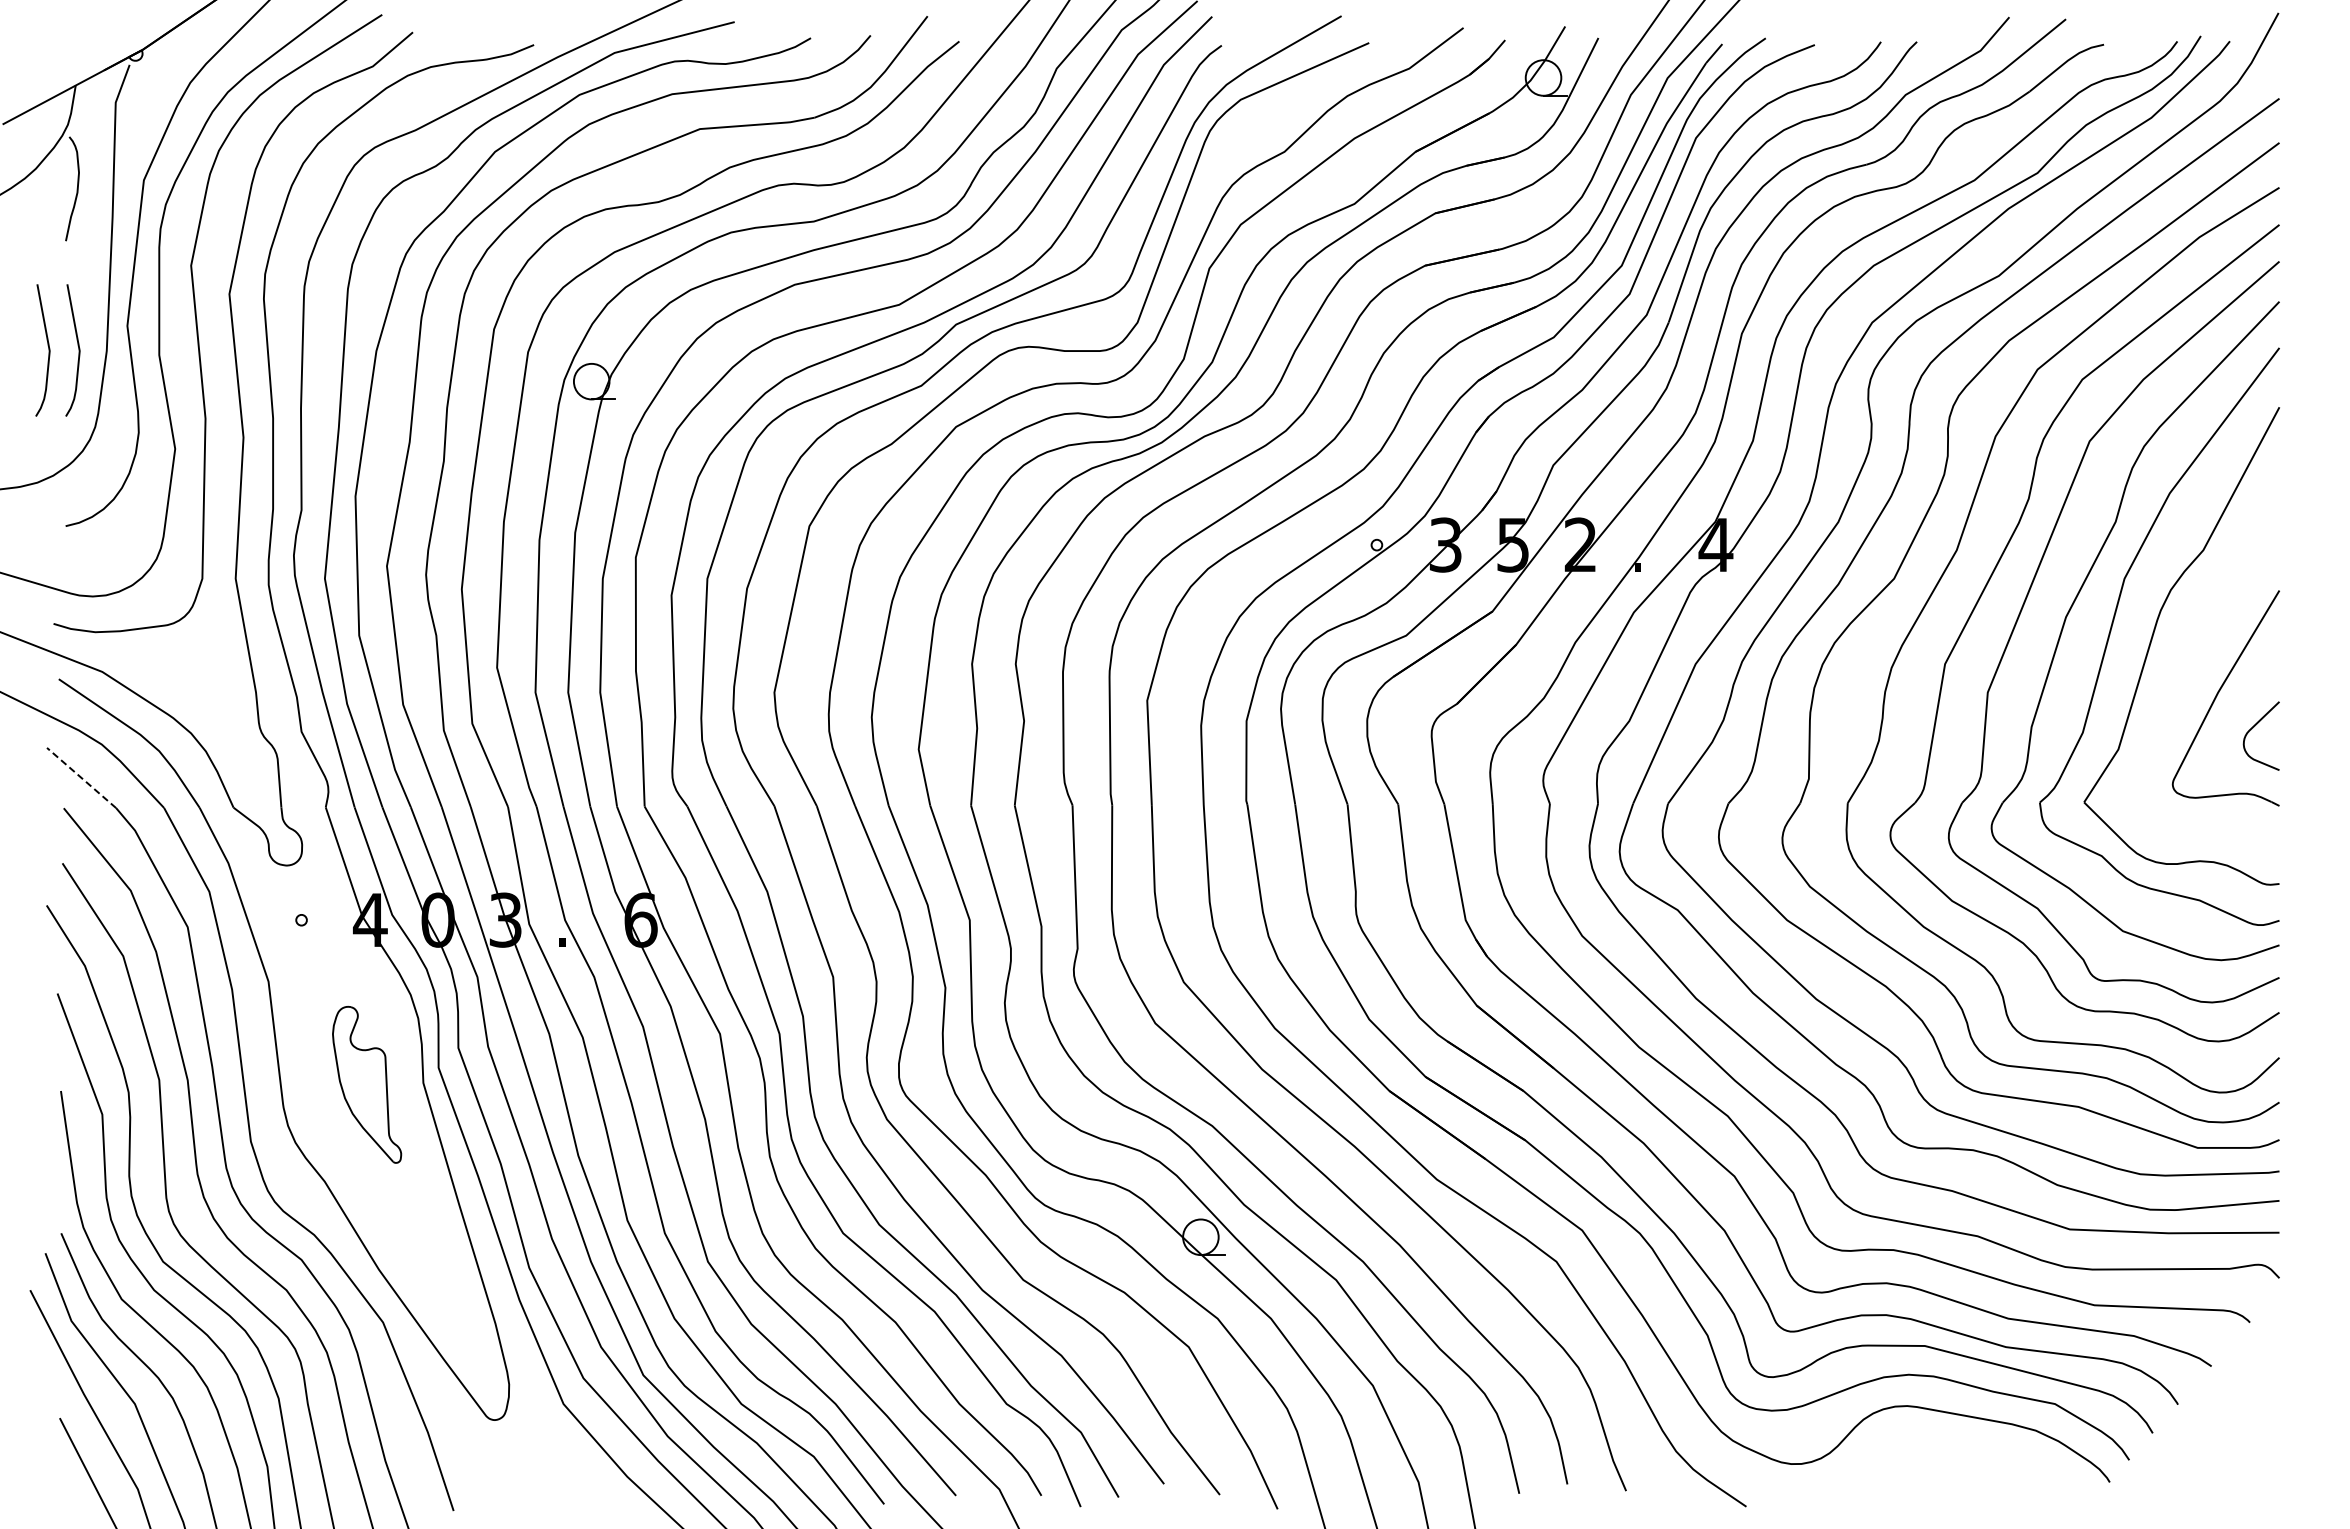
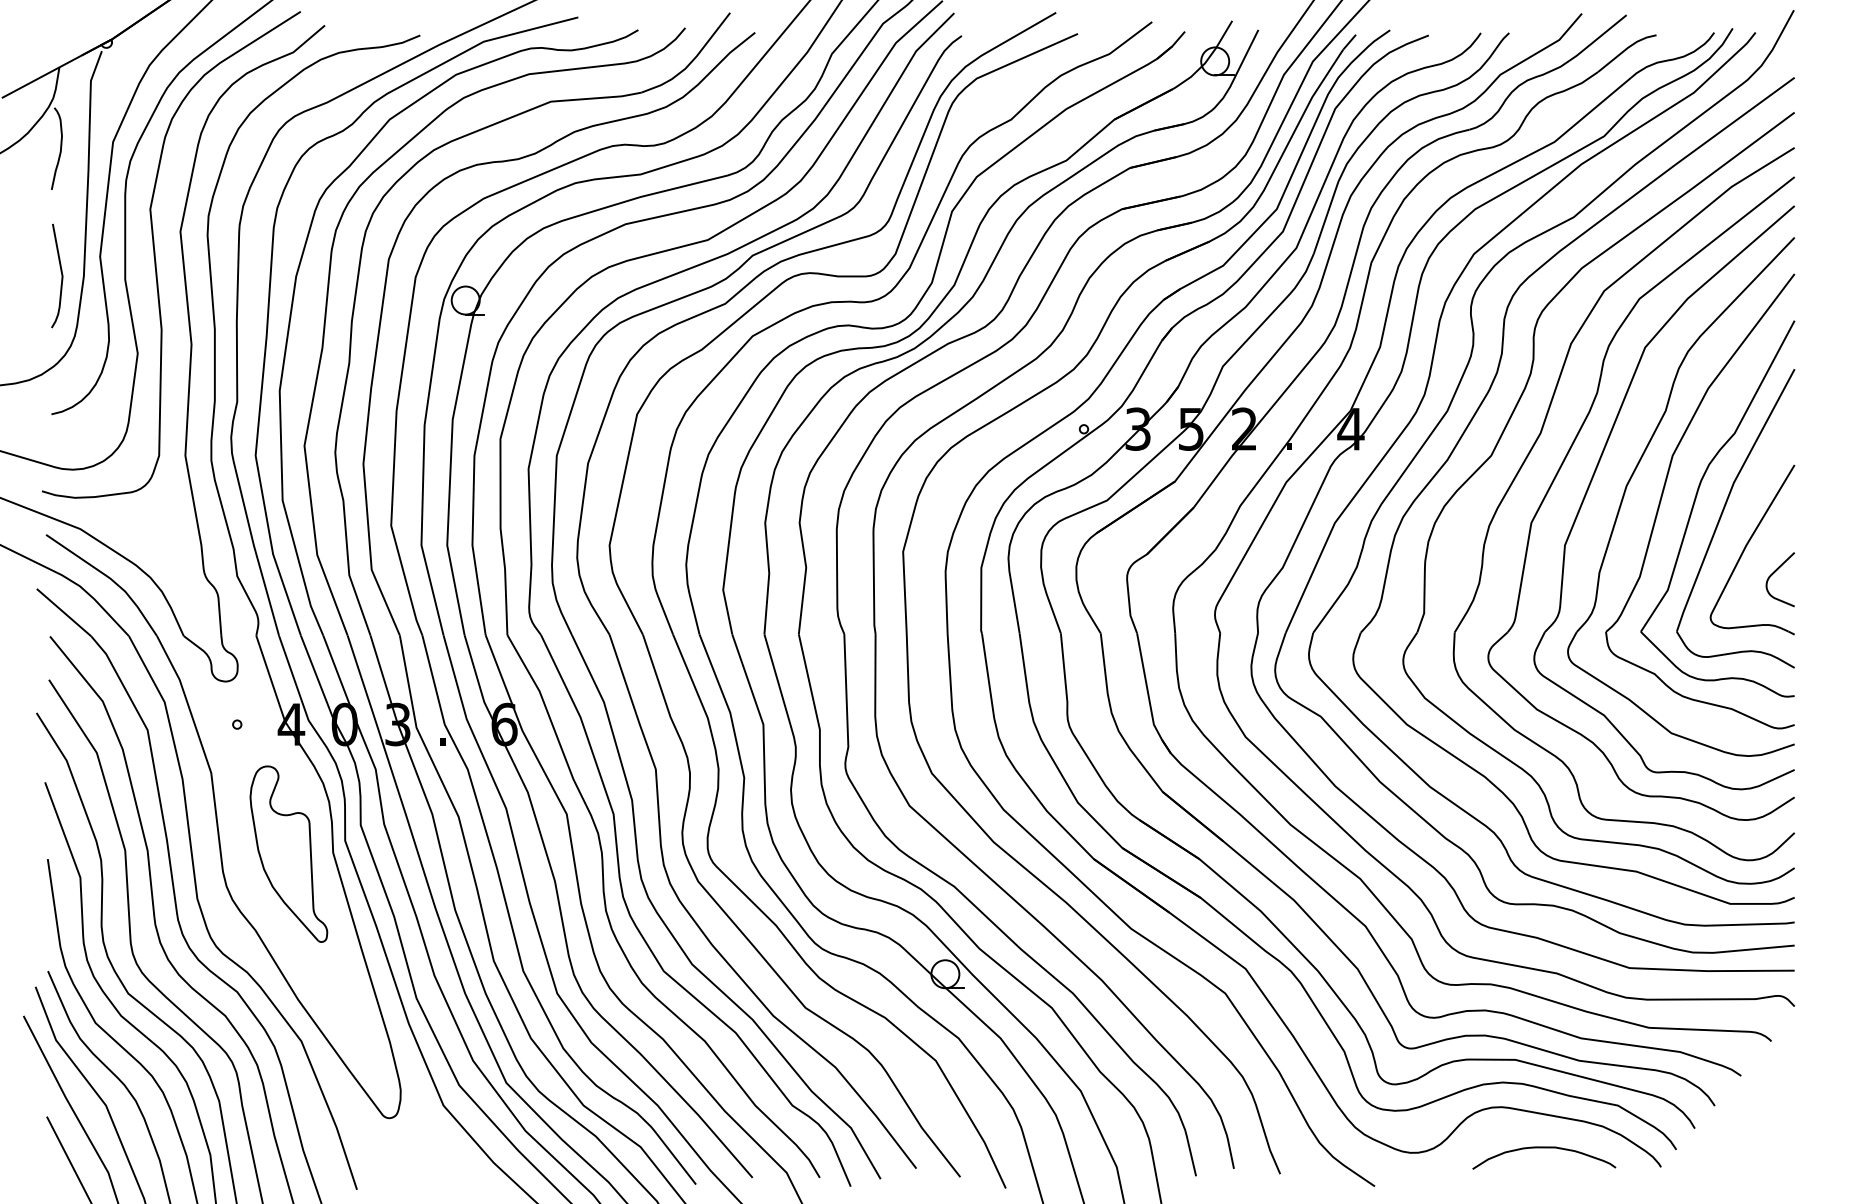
curve: (48, 350) -> (37, 276), removed
part: (2188, 651) -> (1723, 513), added
line: (81, 778) -> (63, 613), dashed -> solid
part: (366, 1084) -> (288, 853), size x1.43
curve: (1961, 1458) -> (1544, 1148), added

